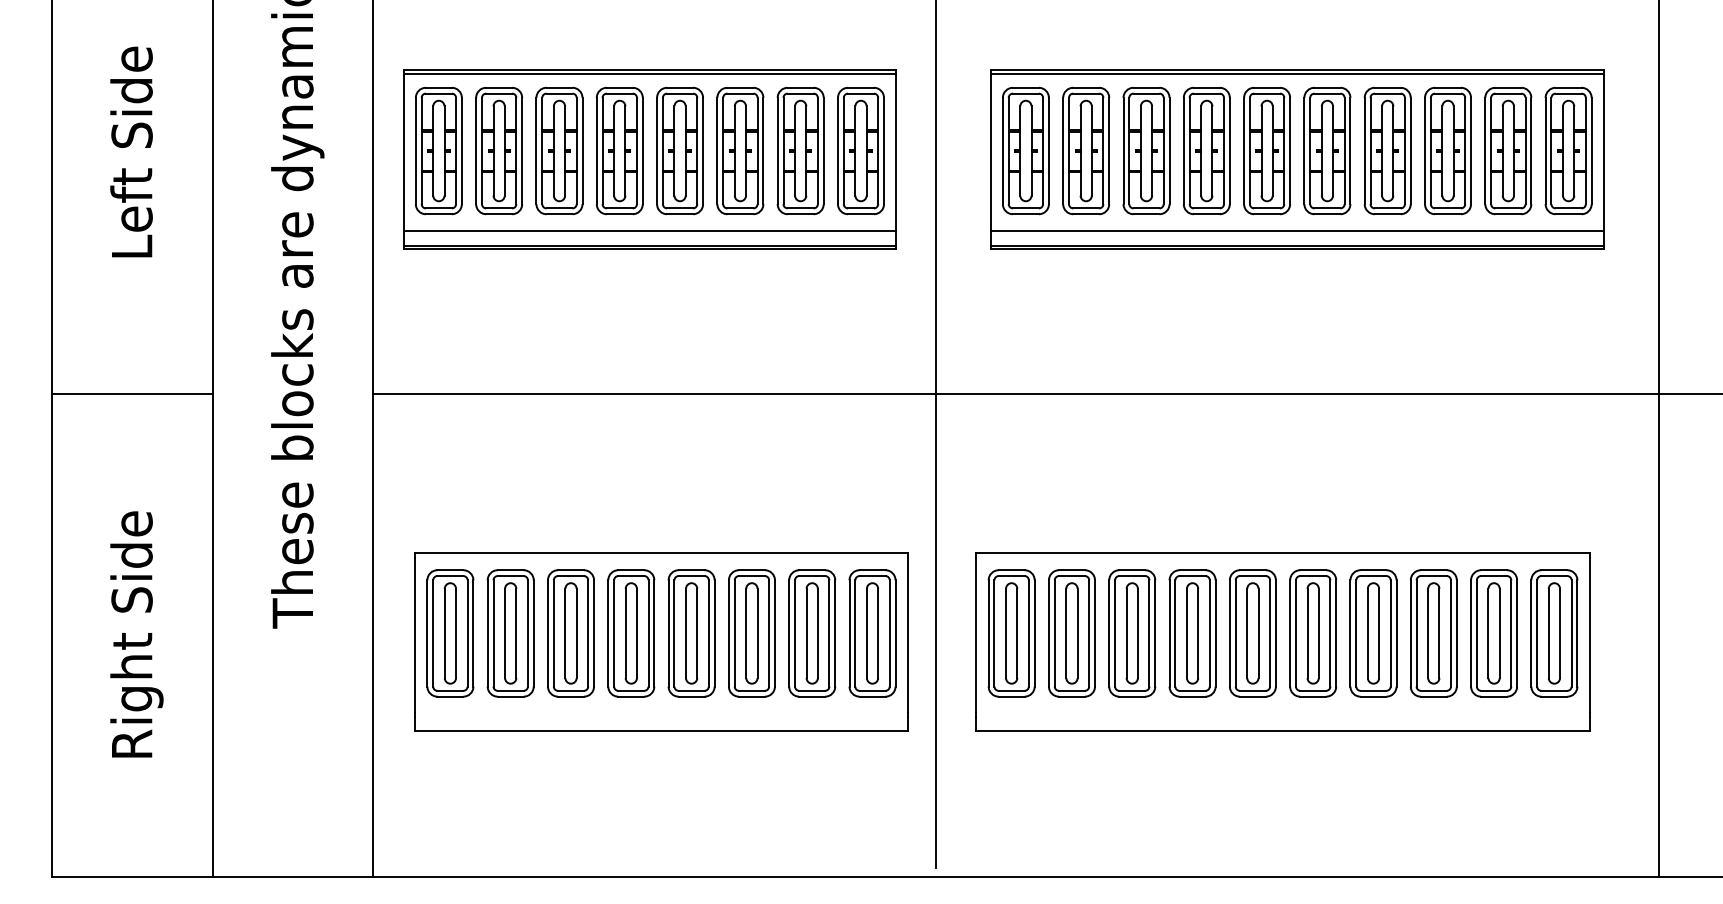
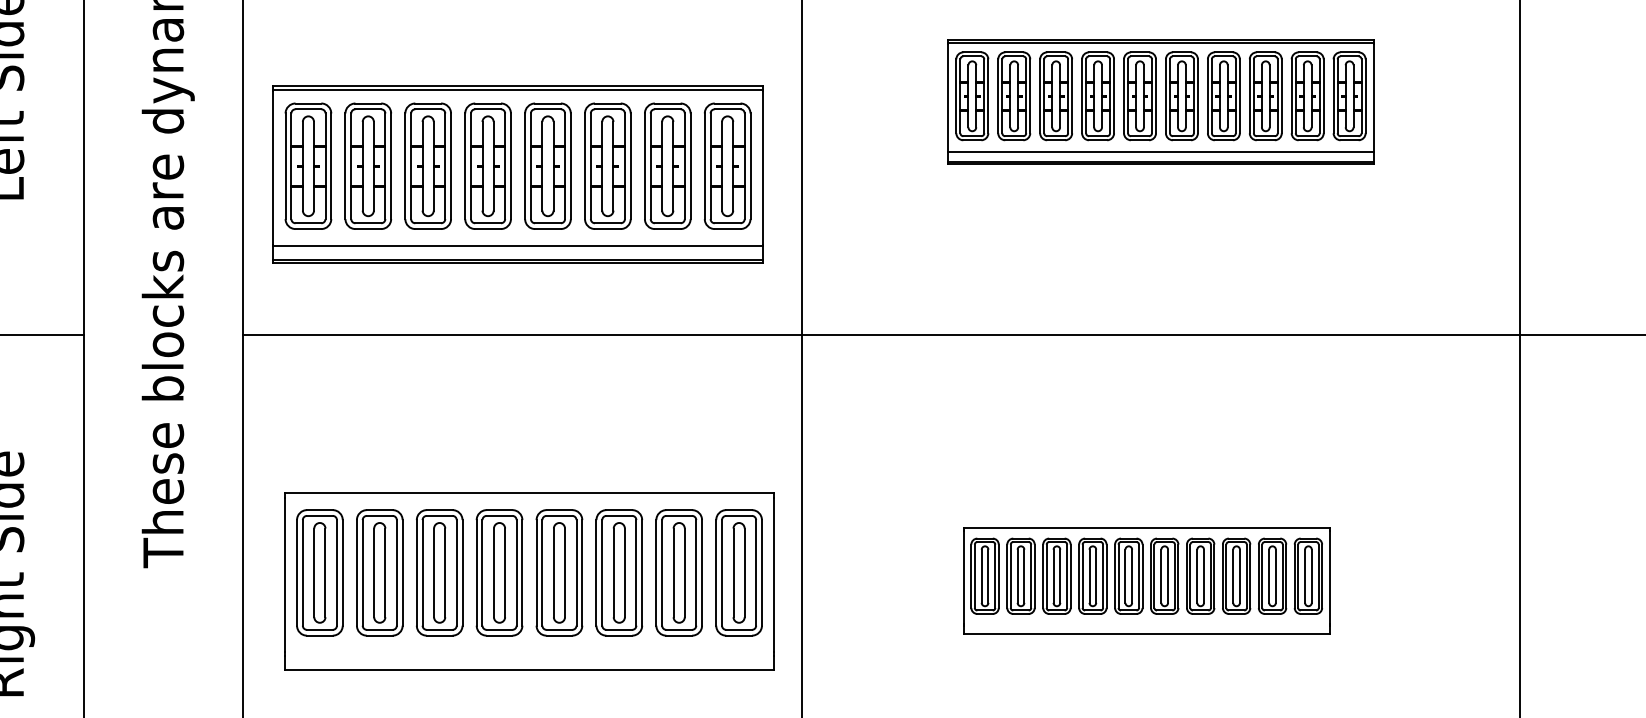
part: (649, 159) -> (517, 174), moved
part: (1297, 159) -> (1161, 102), size x0.7
part: (1282, 641) -> (1146, 580), size x0.6

